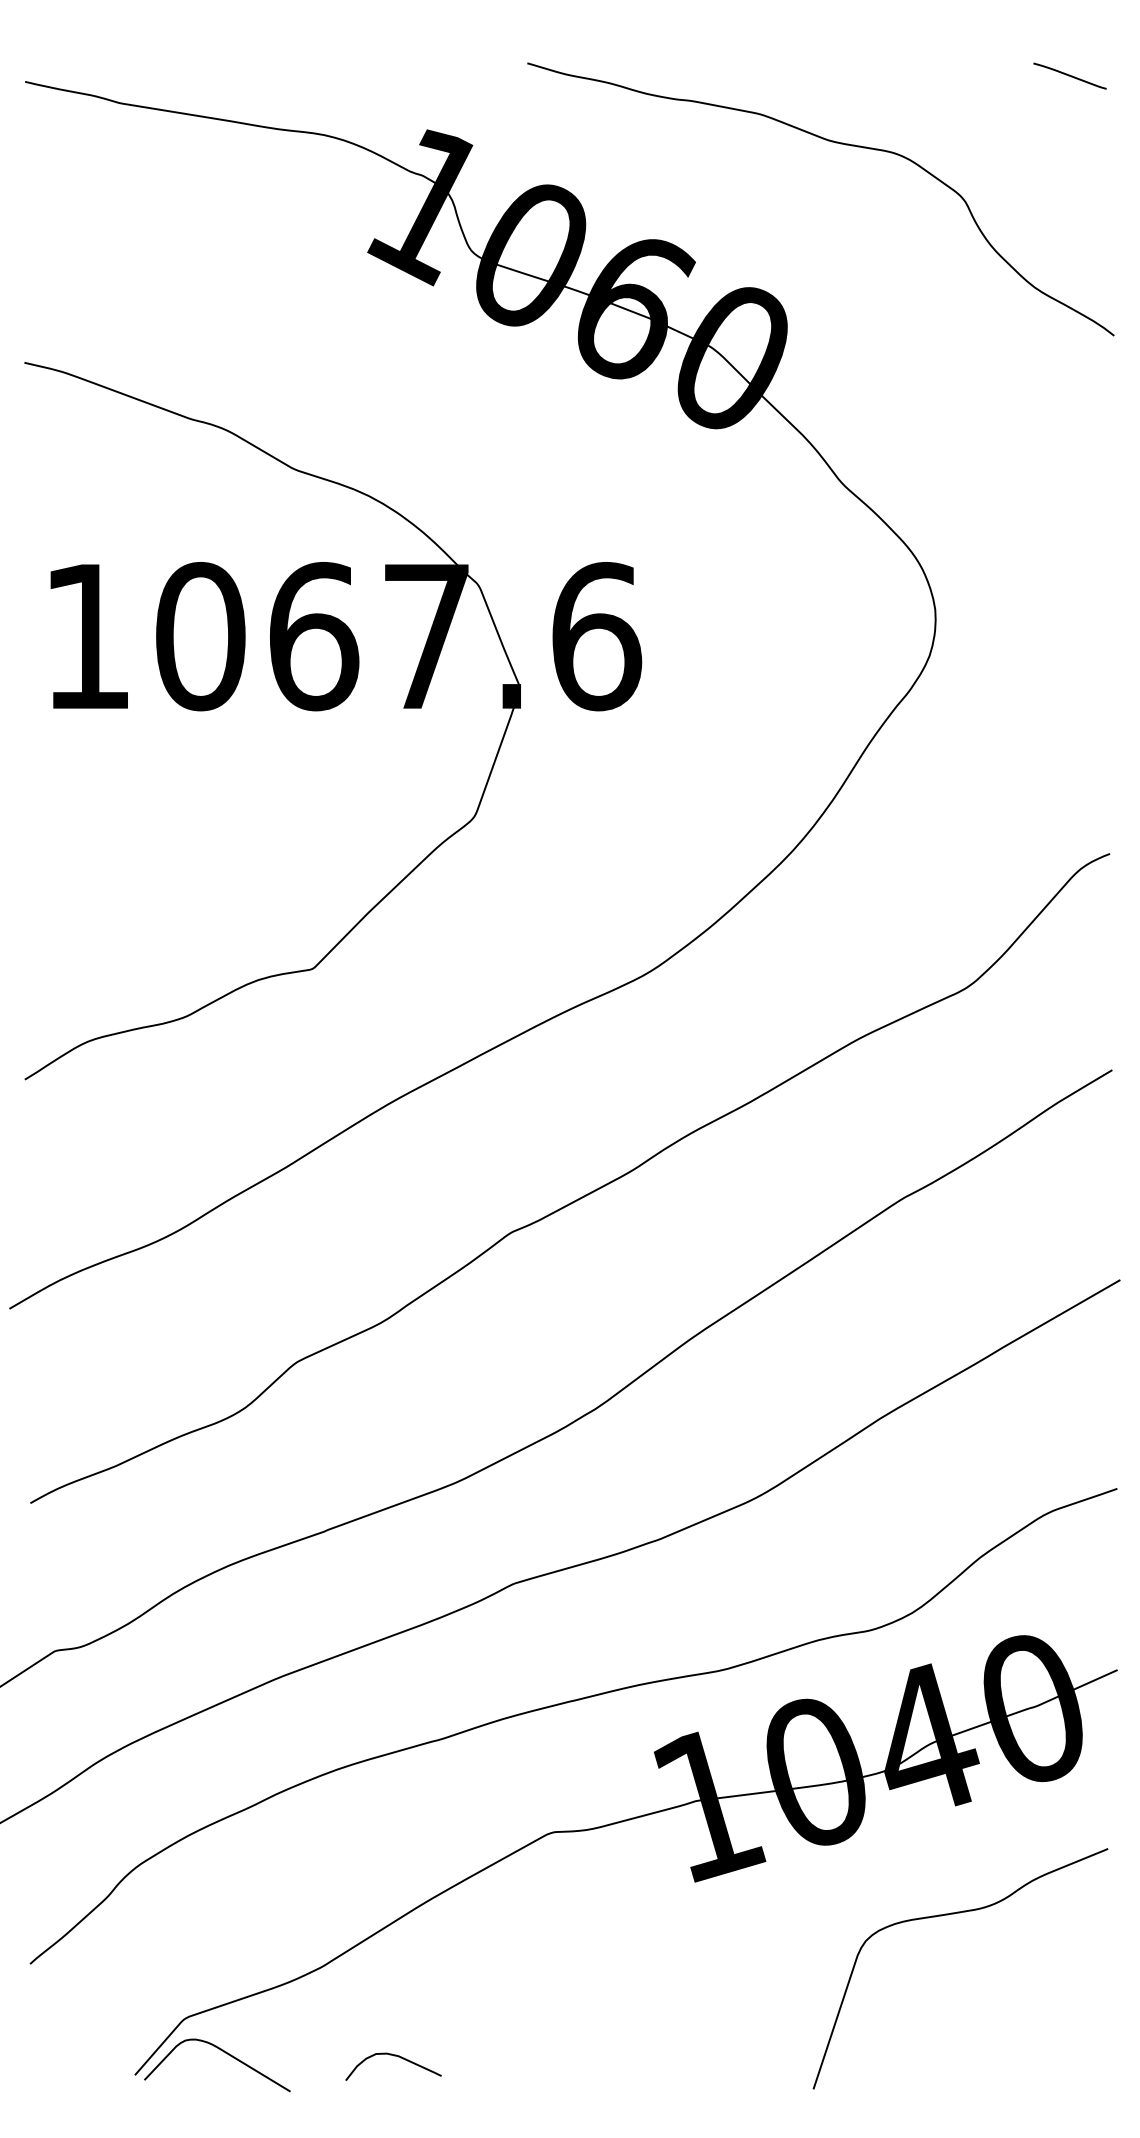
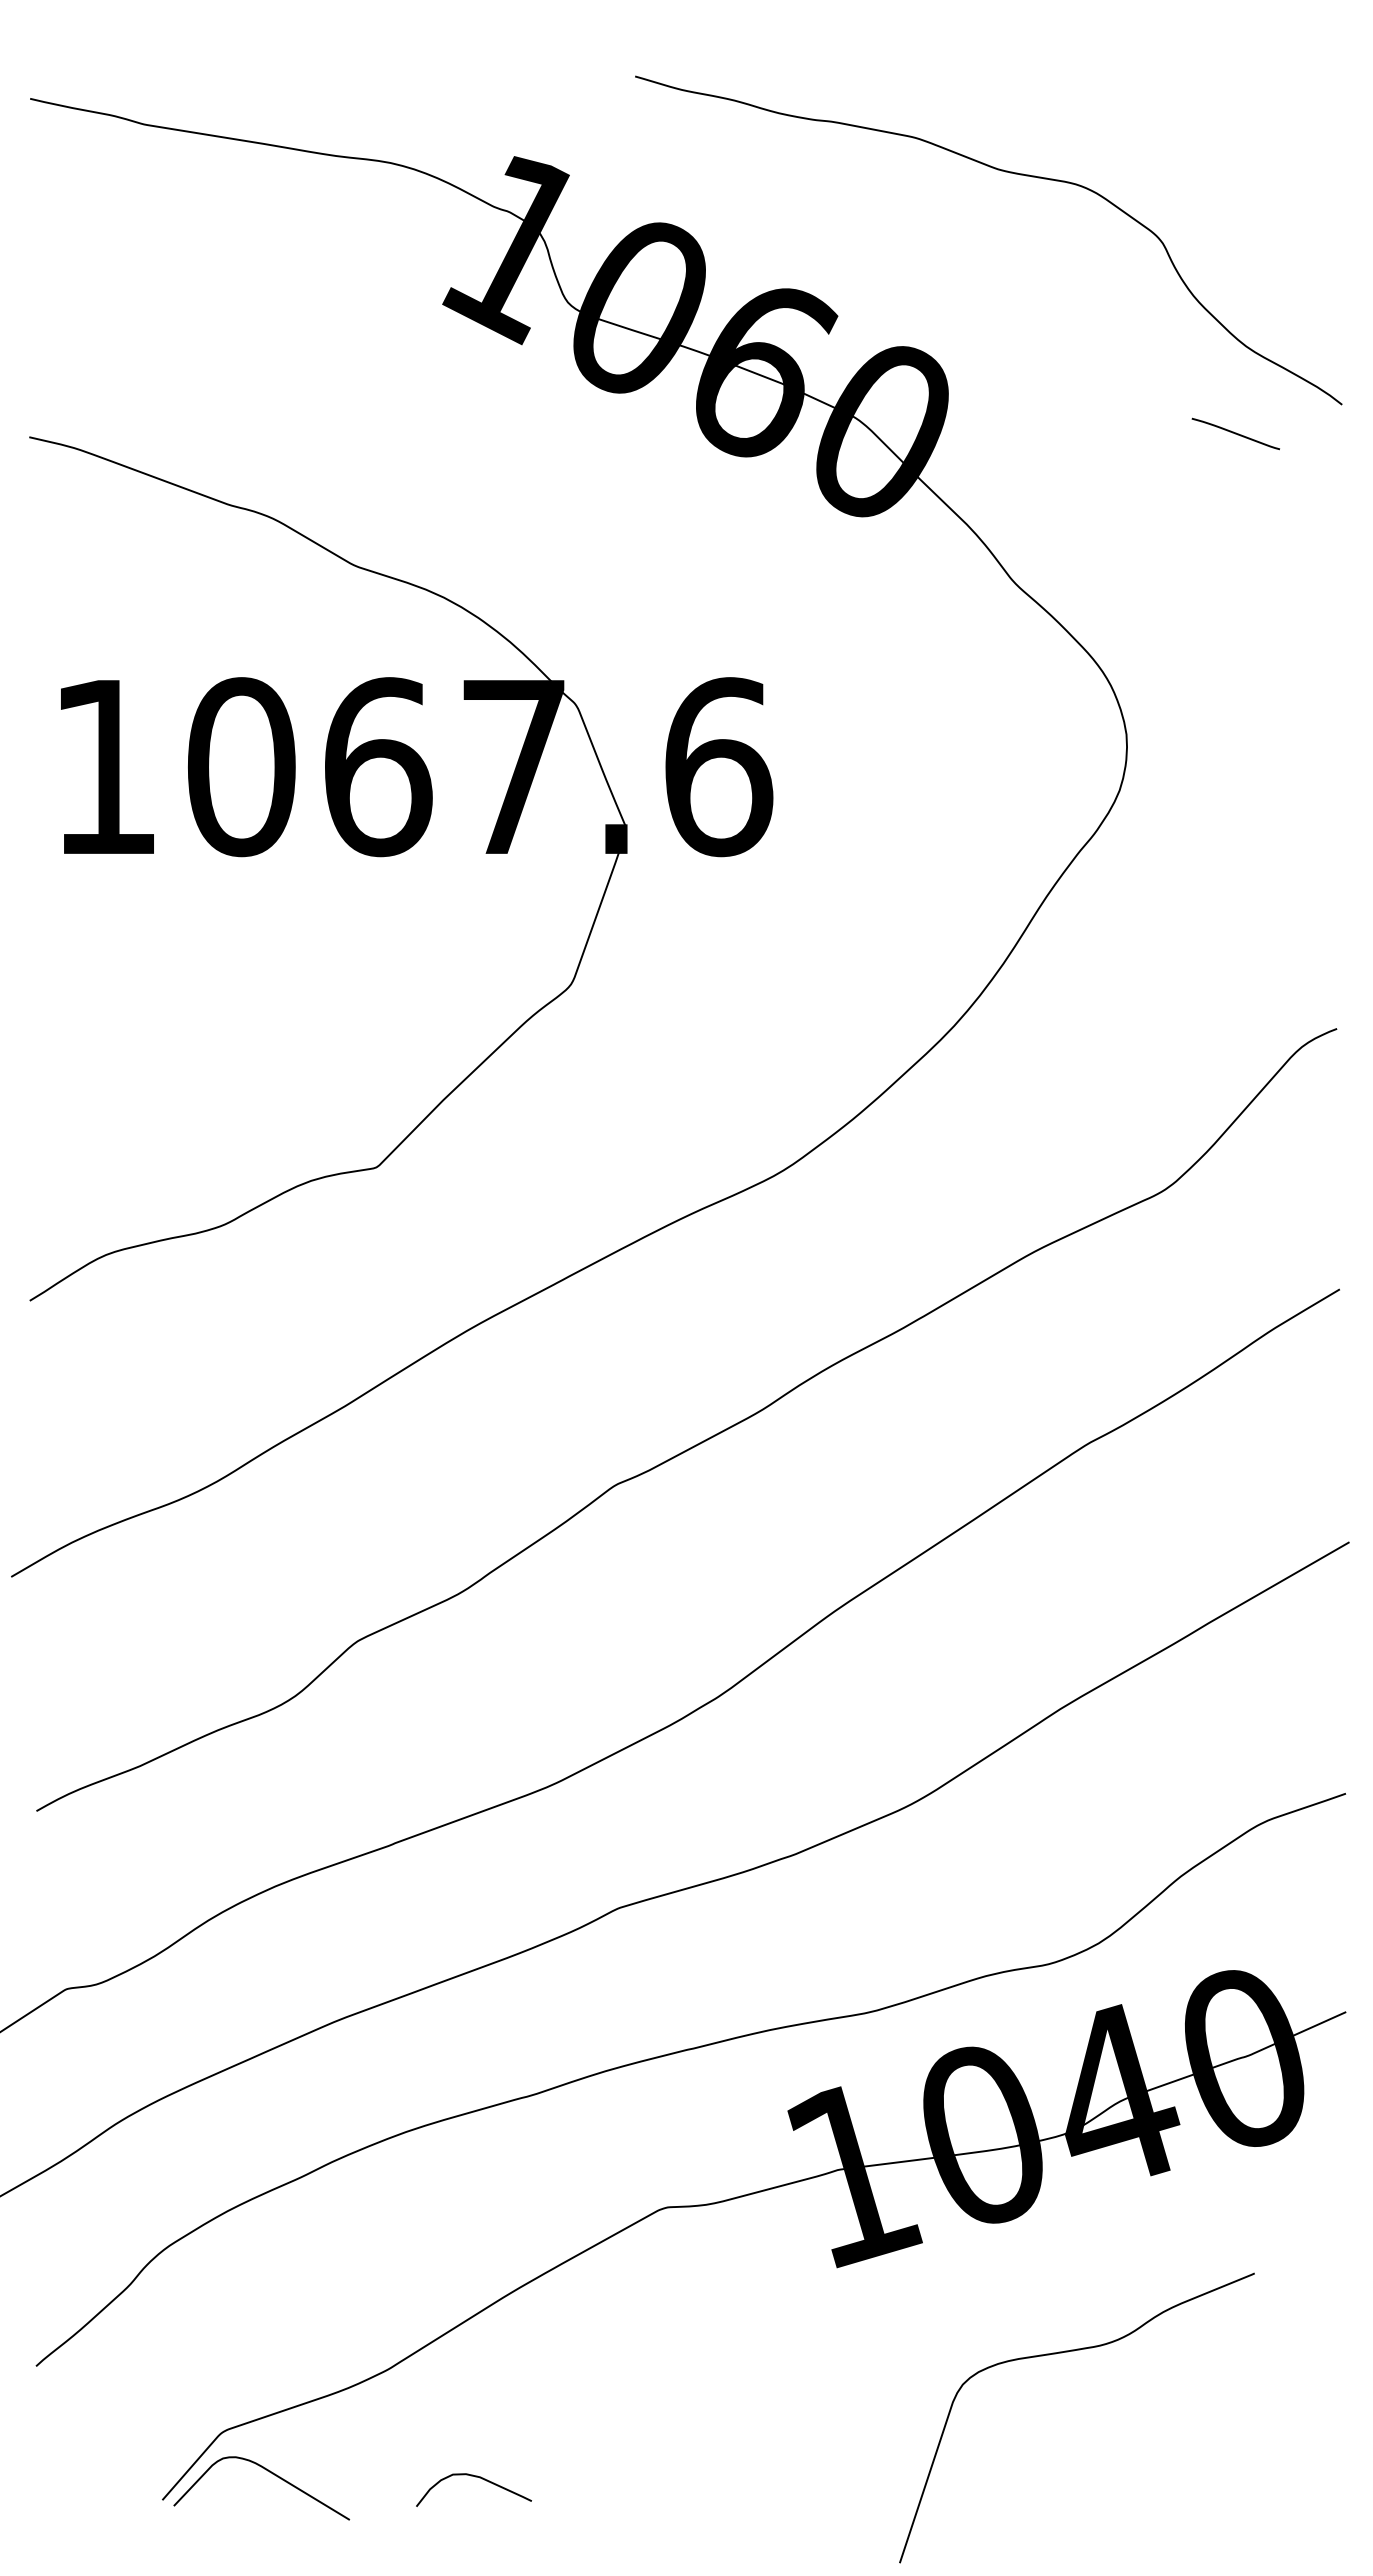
curve: (1069, 75) -> (1235, 433), moved
curve: (953, 1914) -> (1068, 2352), moved

